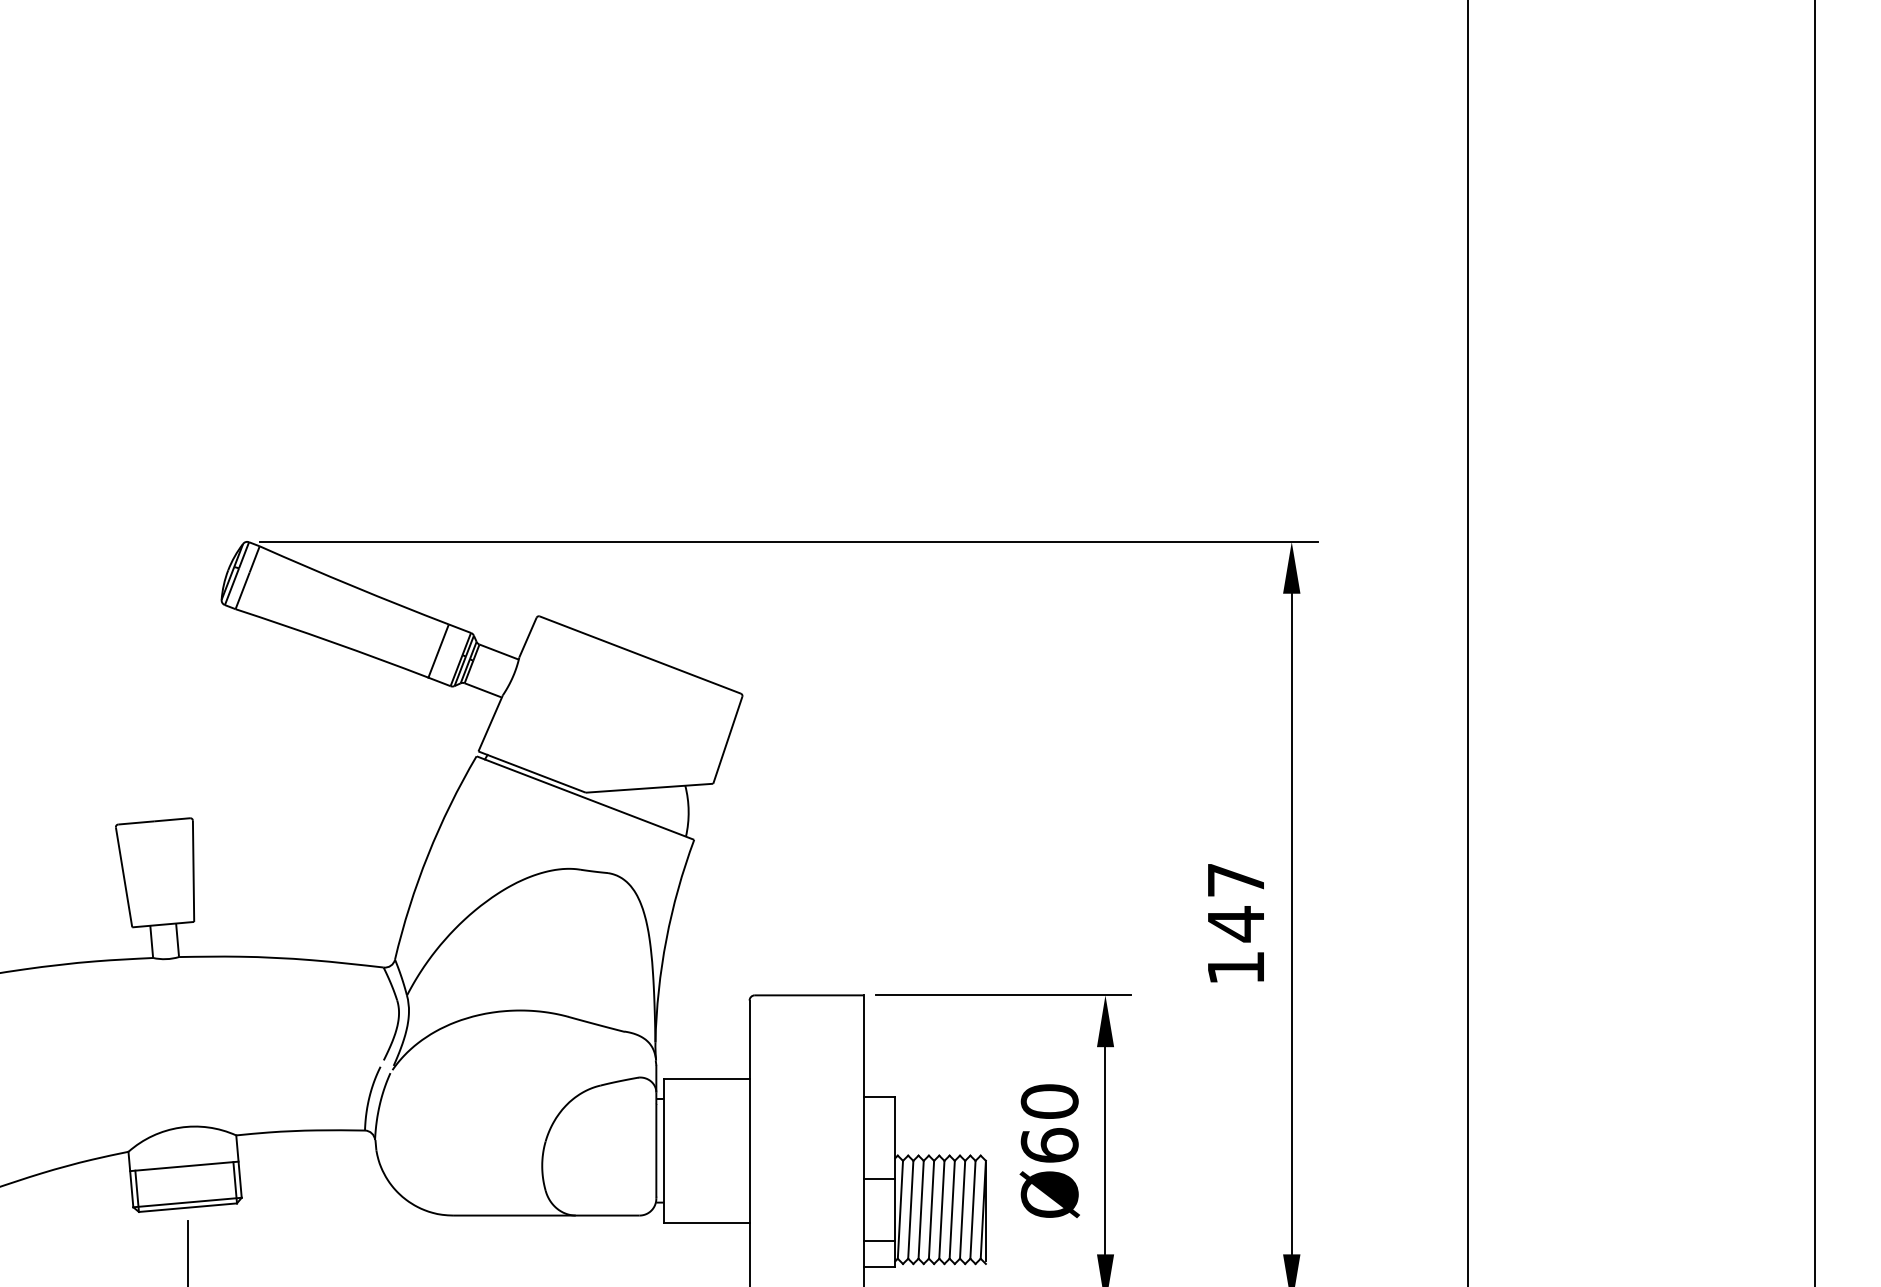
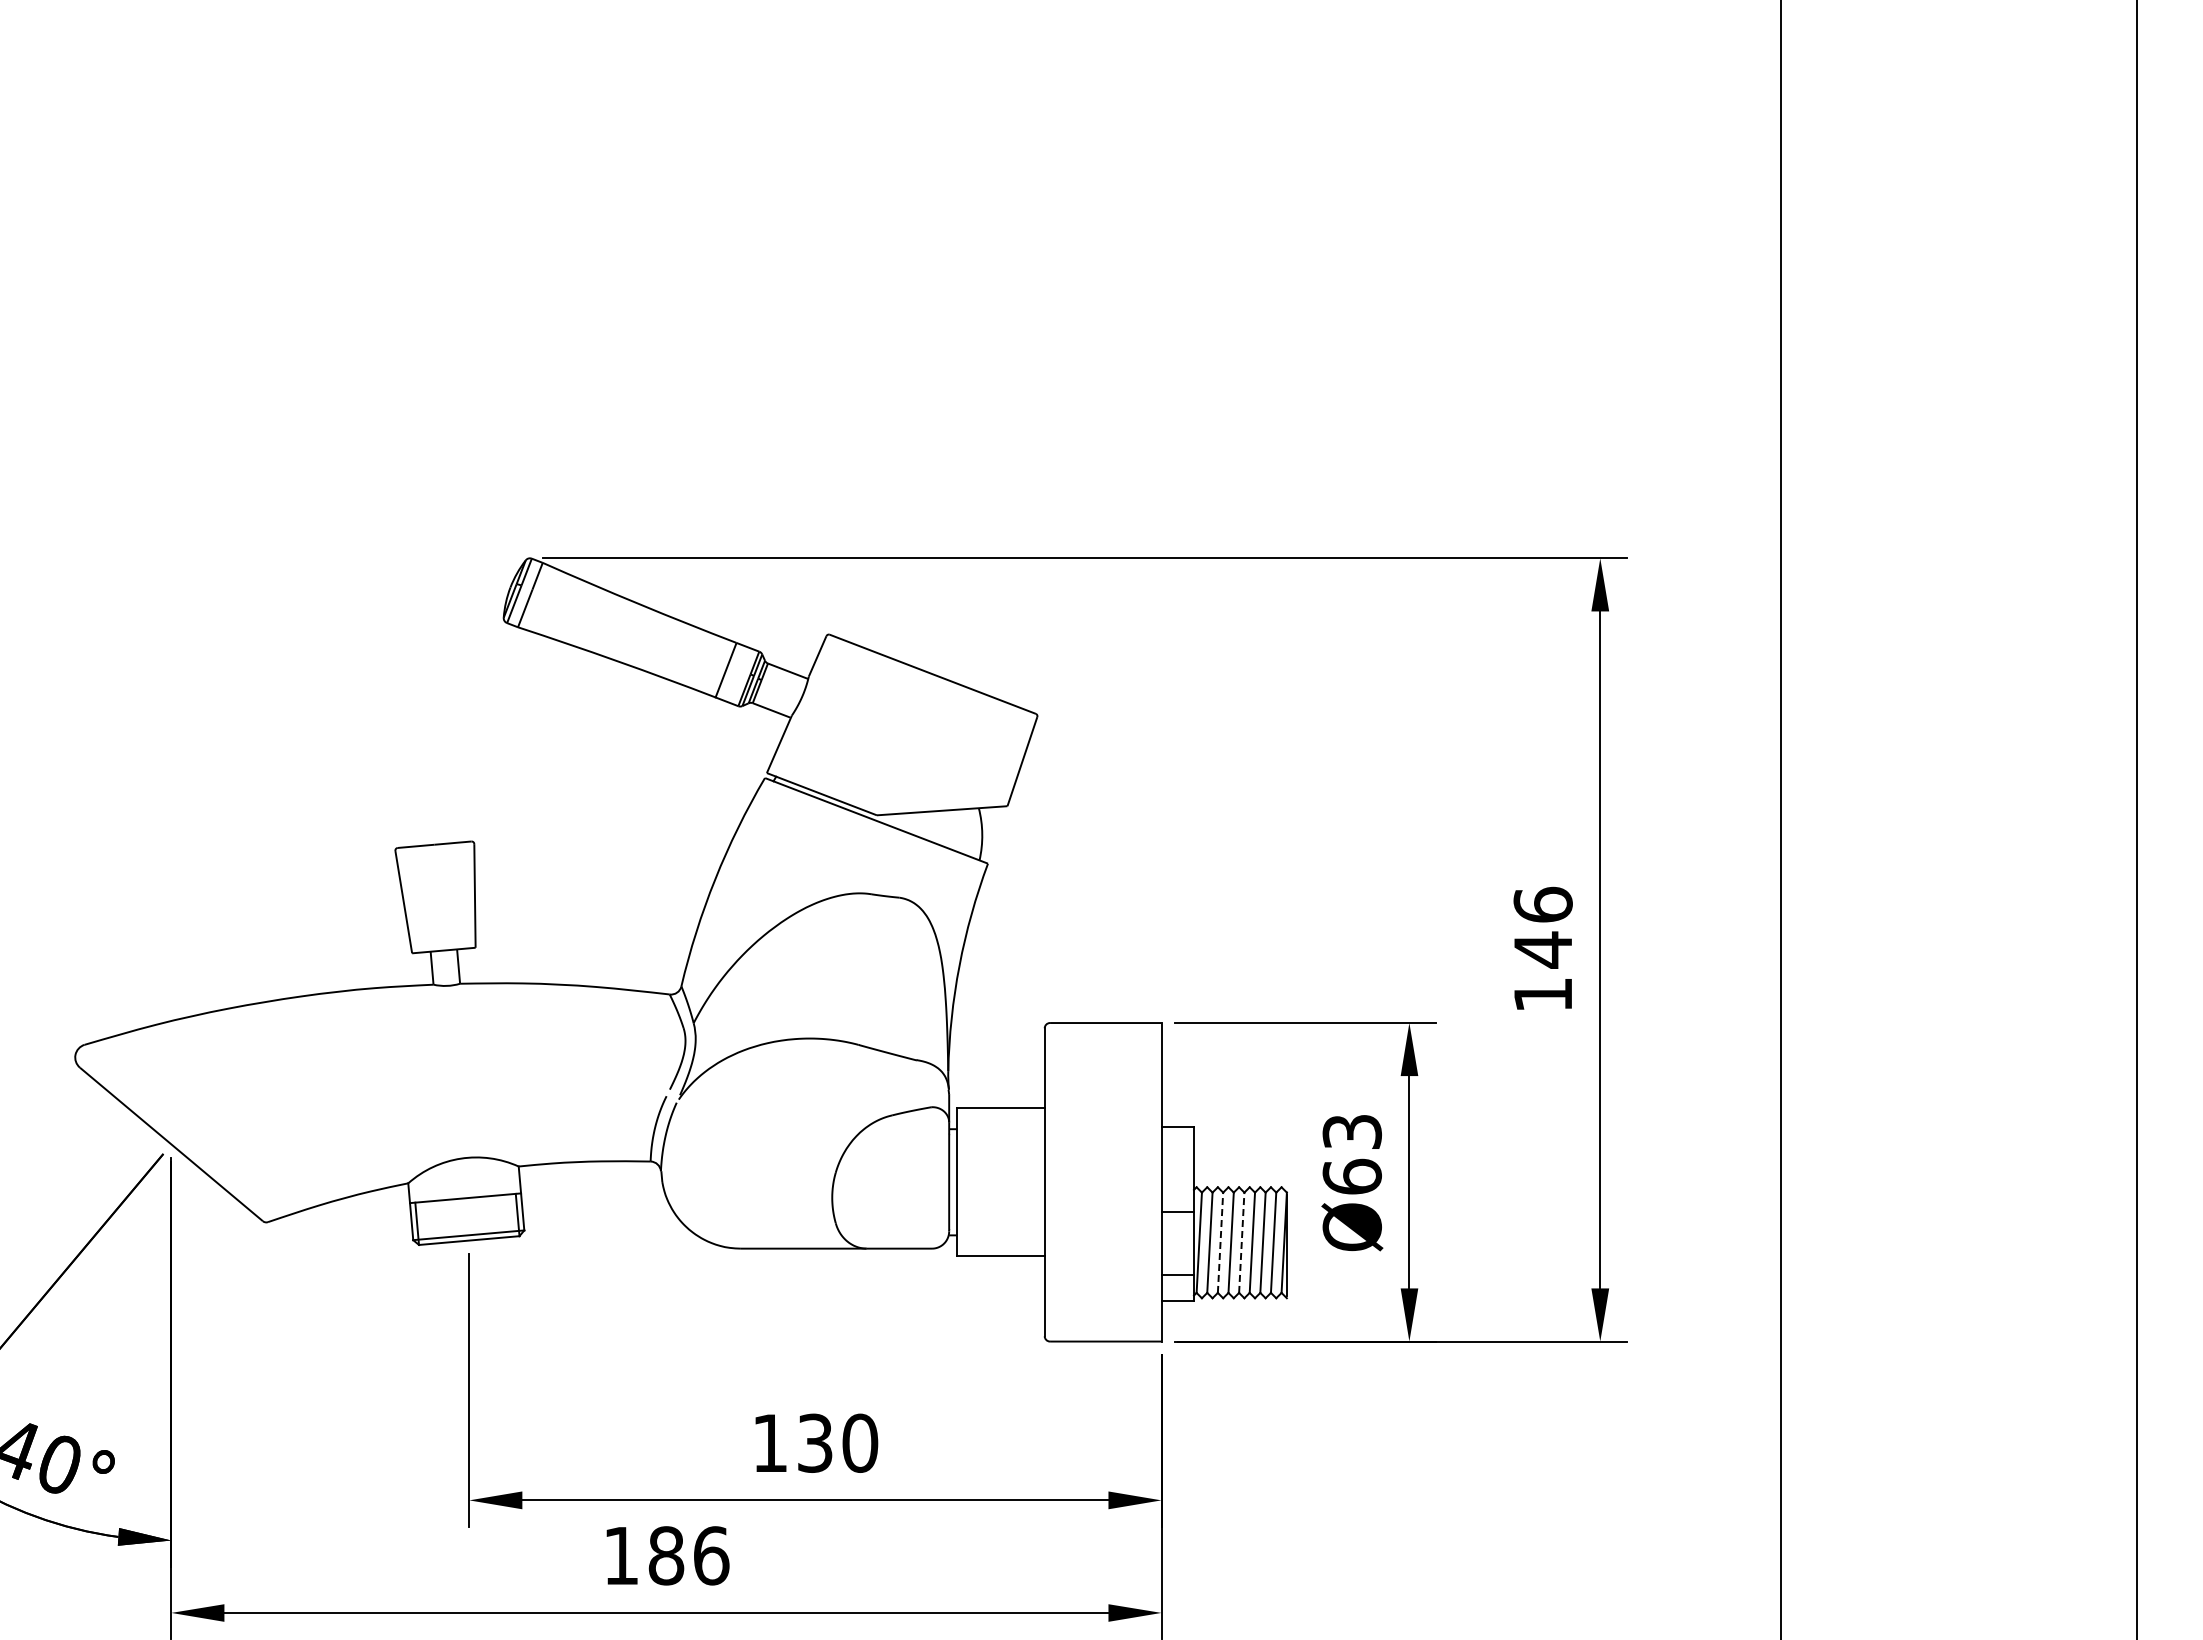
text: (1235, 879) -> (1542, 904), 147 -> 146
text: (1048, 1101) -> (1351, 1131), Ø60 -> Ø63
line: (921, 1209) -> (1220, 1242), solid -> dashed
line: (941, 1209) -> (1241, 1242), solid -> dashed

